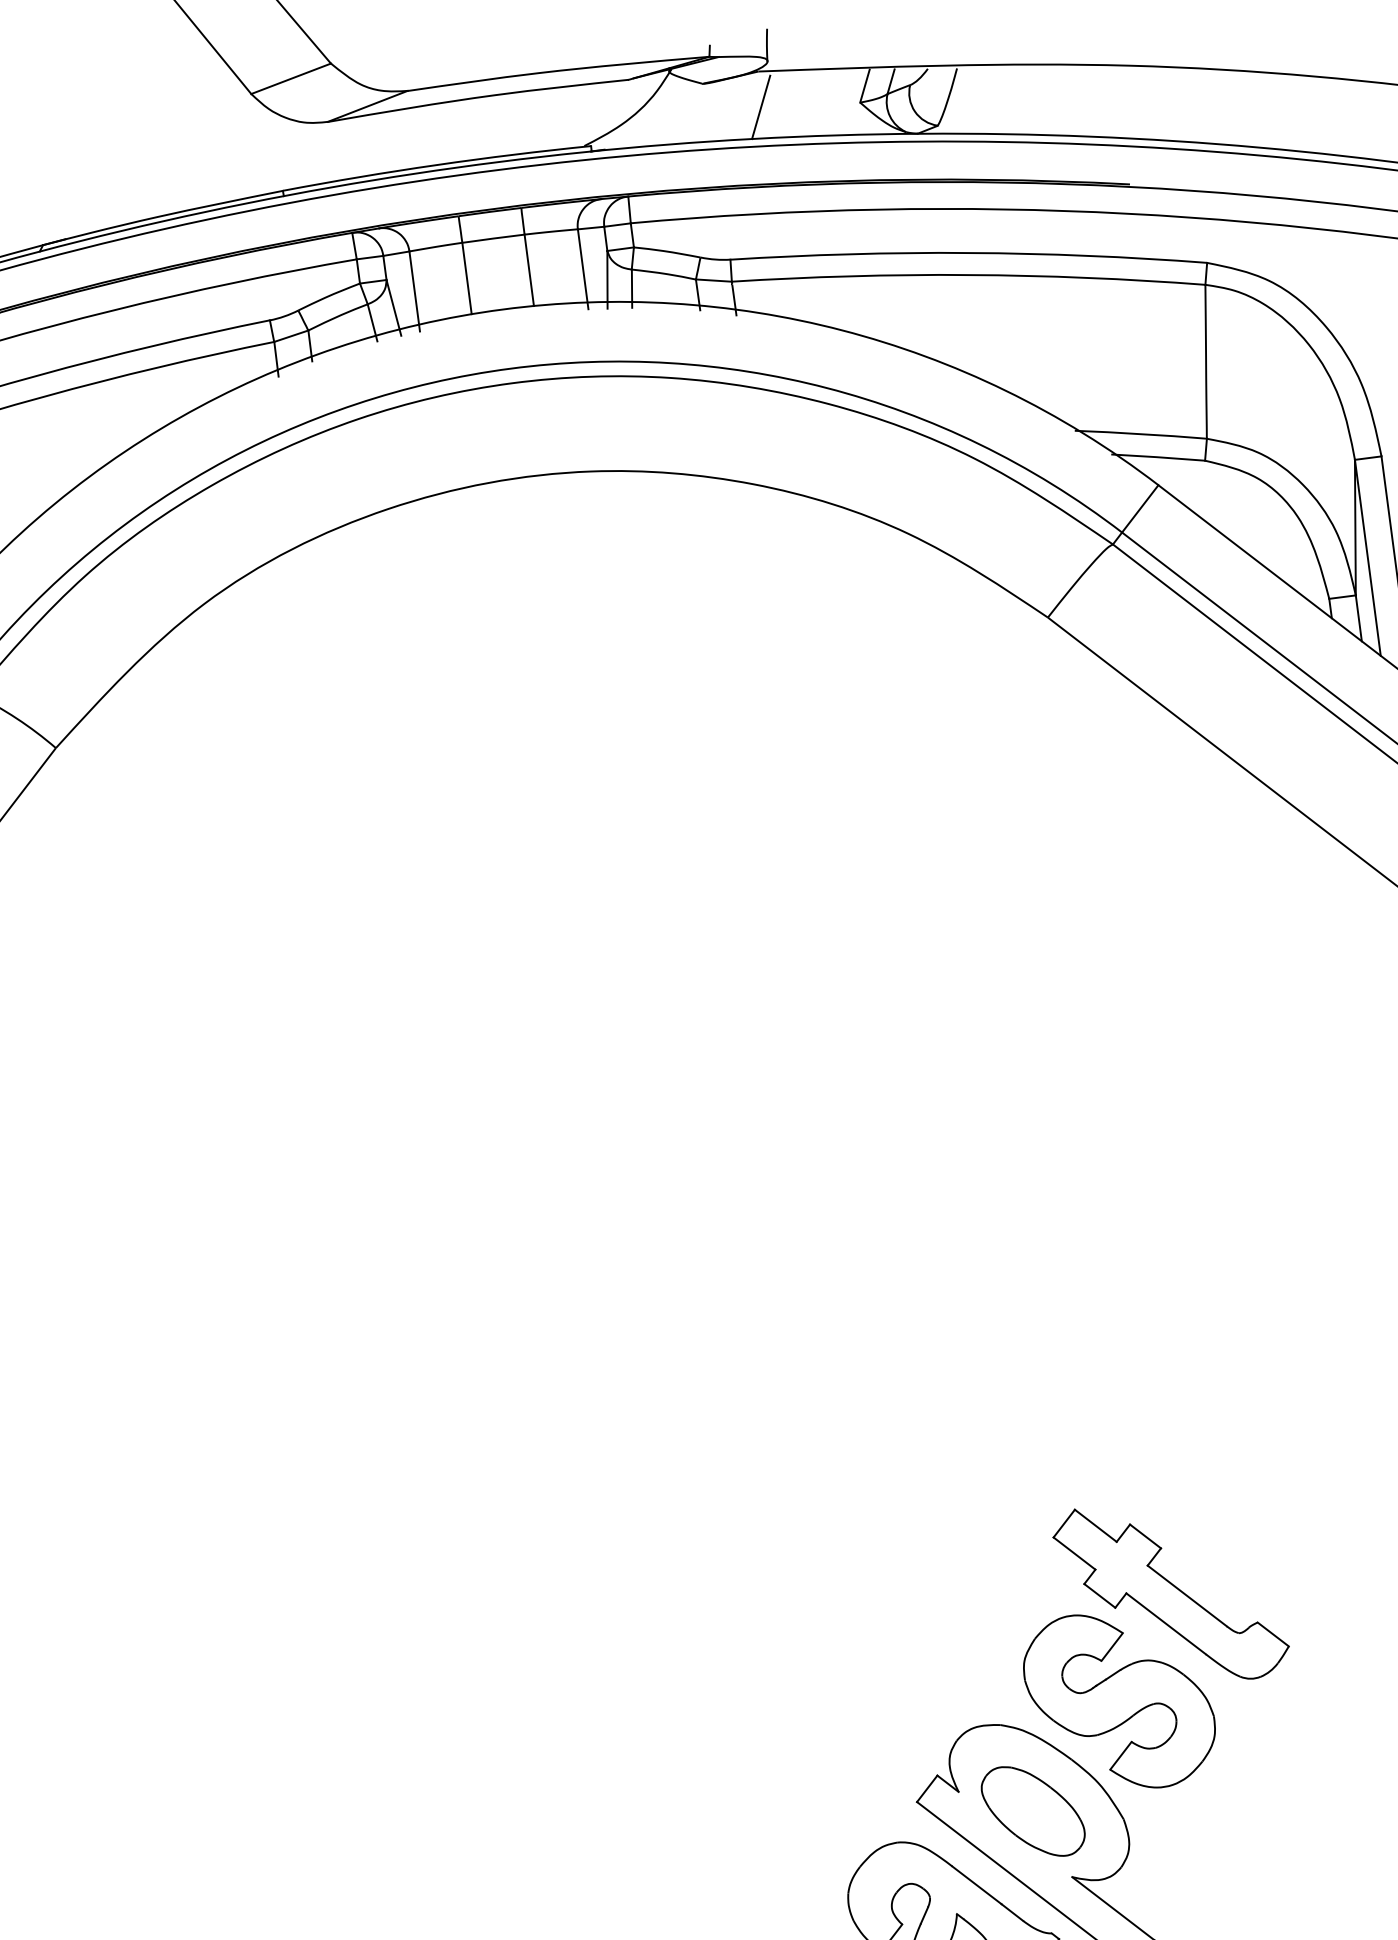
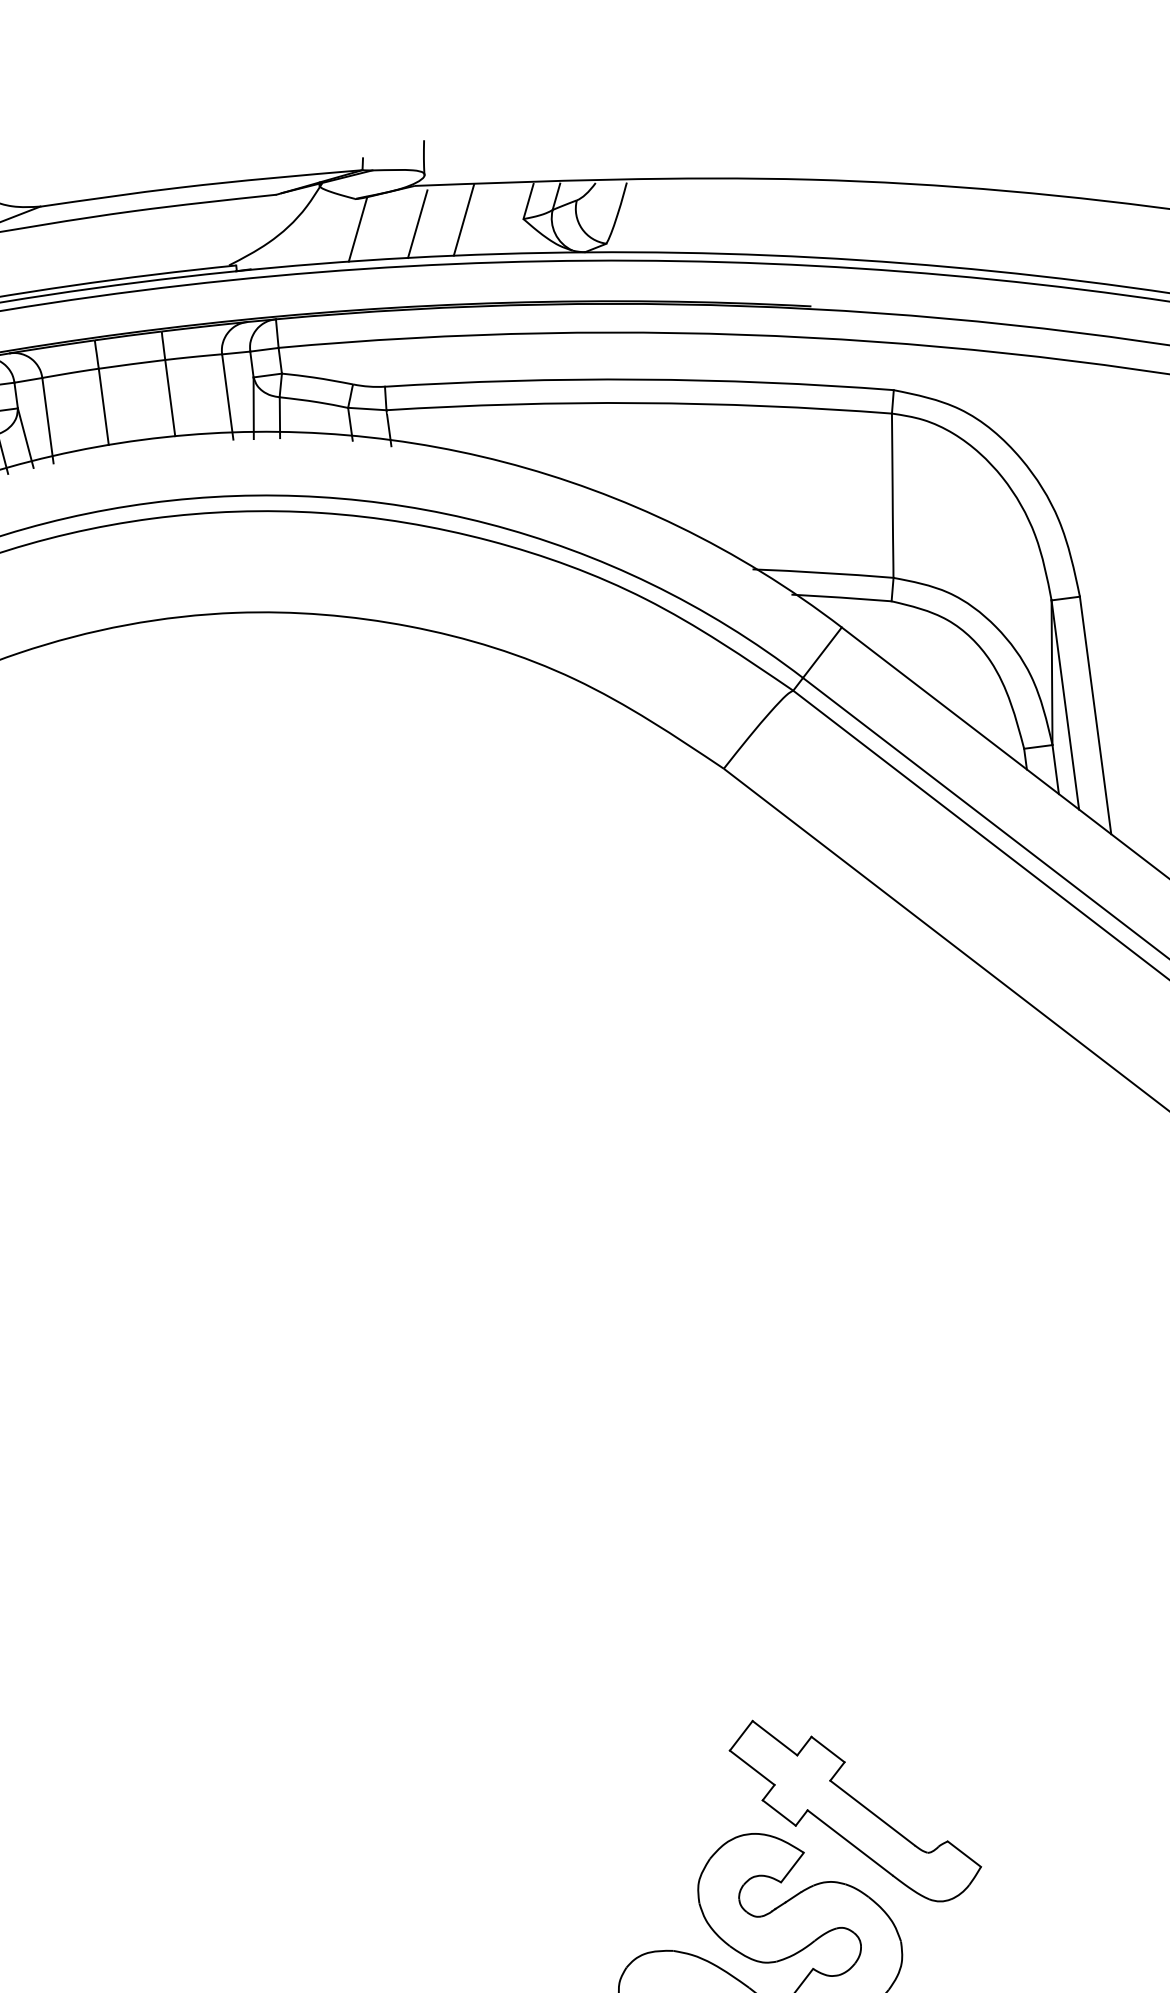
line: (803, 103) -> (462, 220), added
line: (704, 111) -> (357, 228), added

